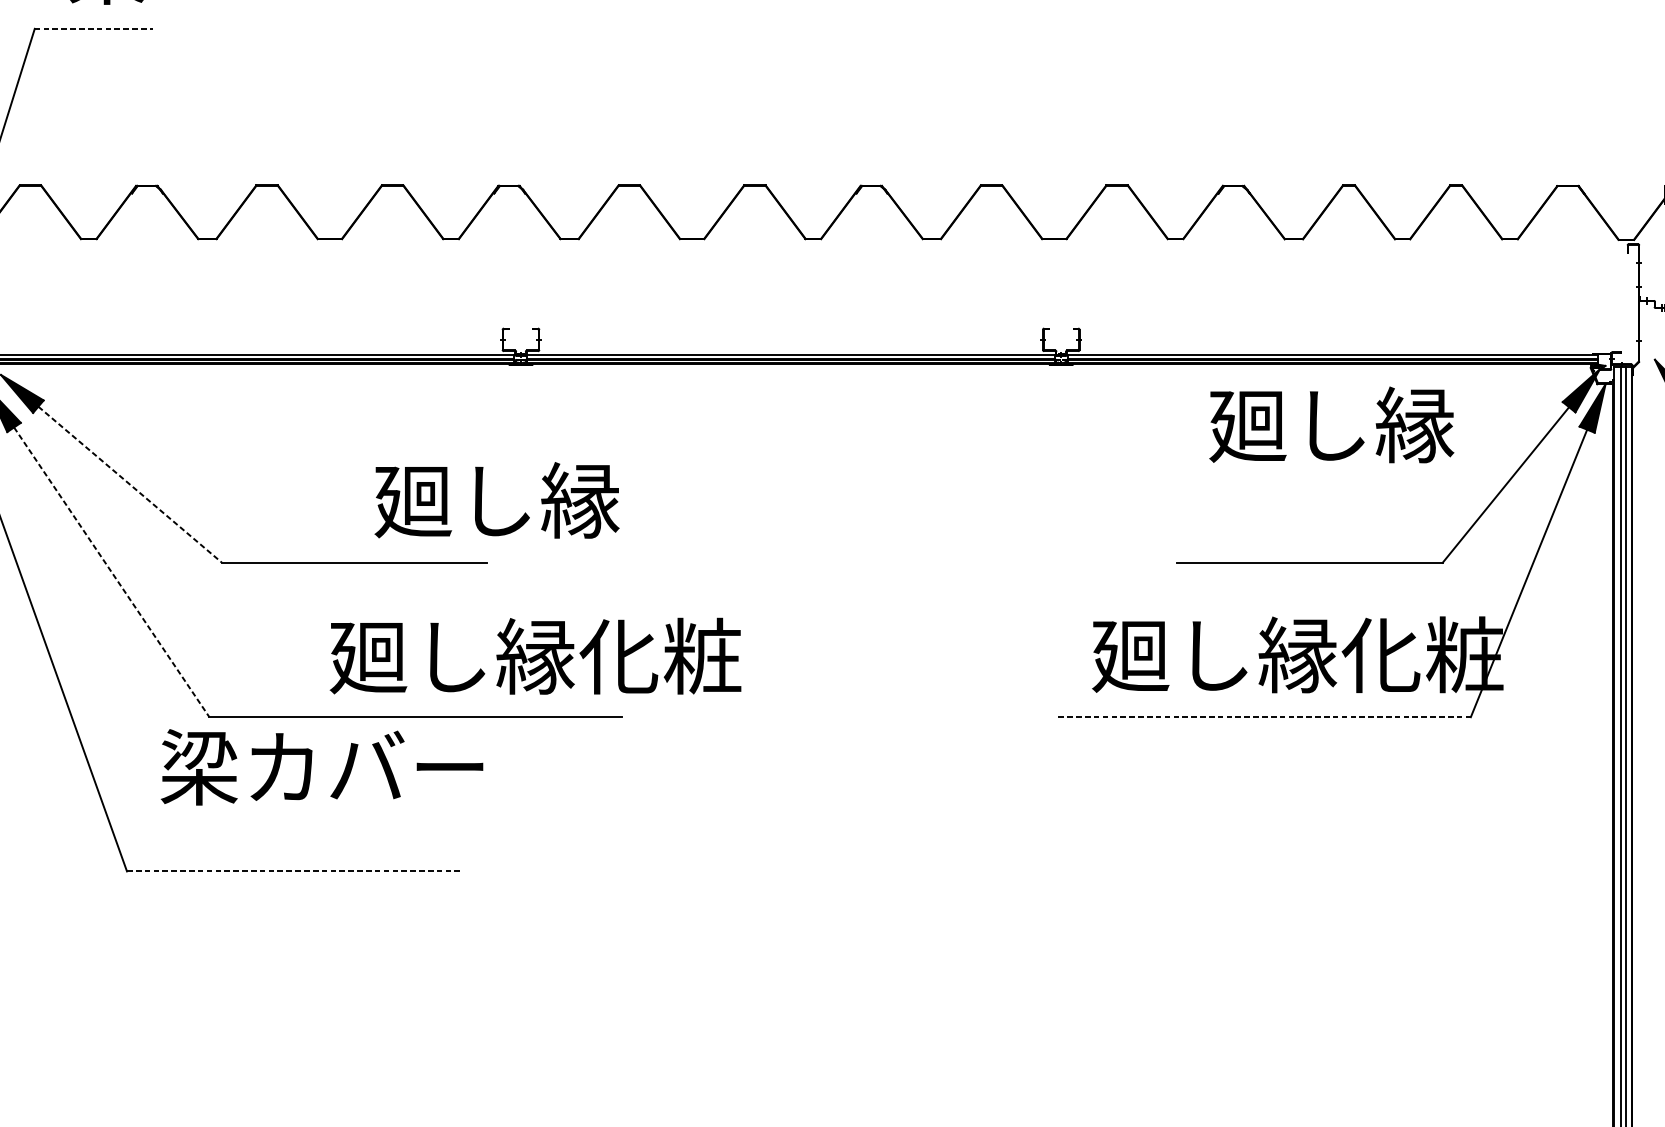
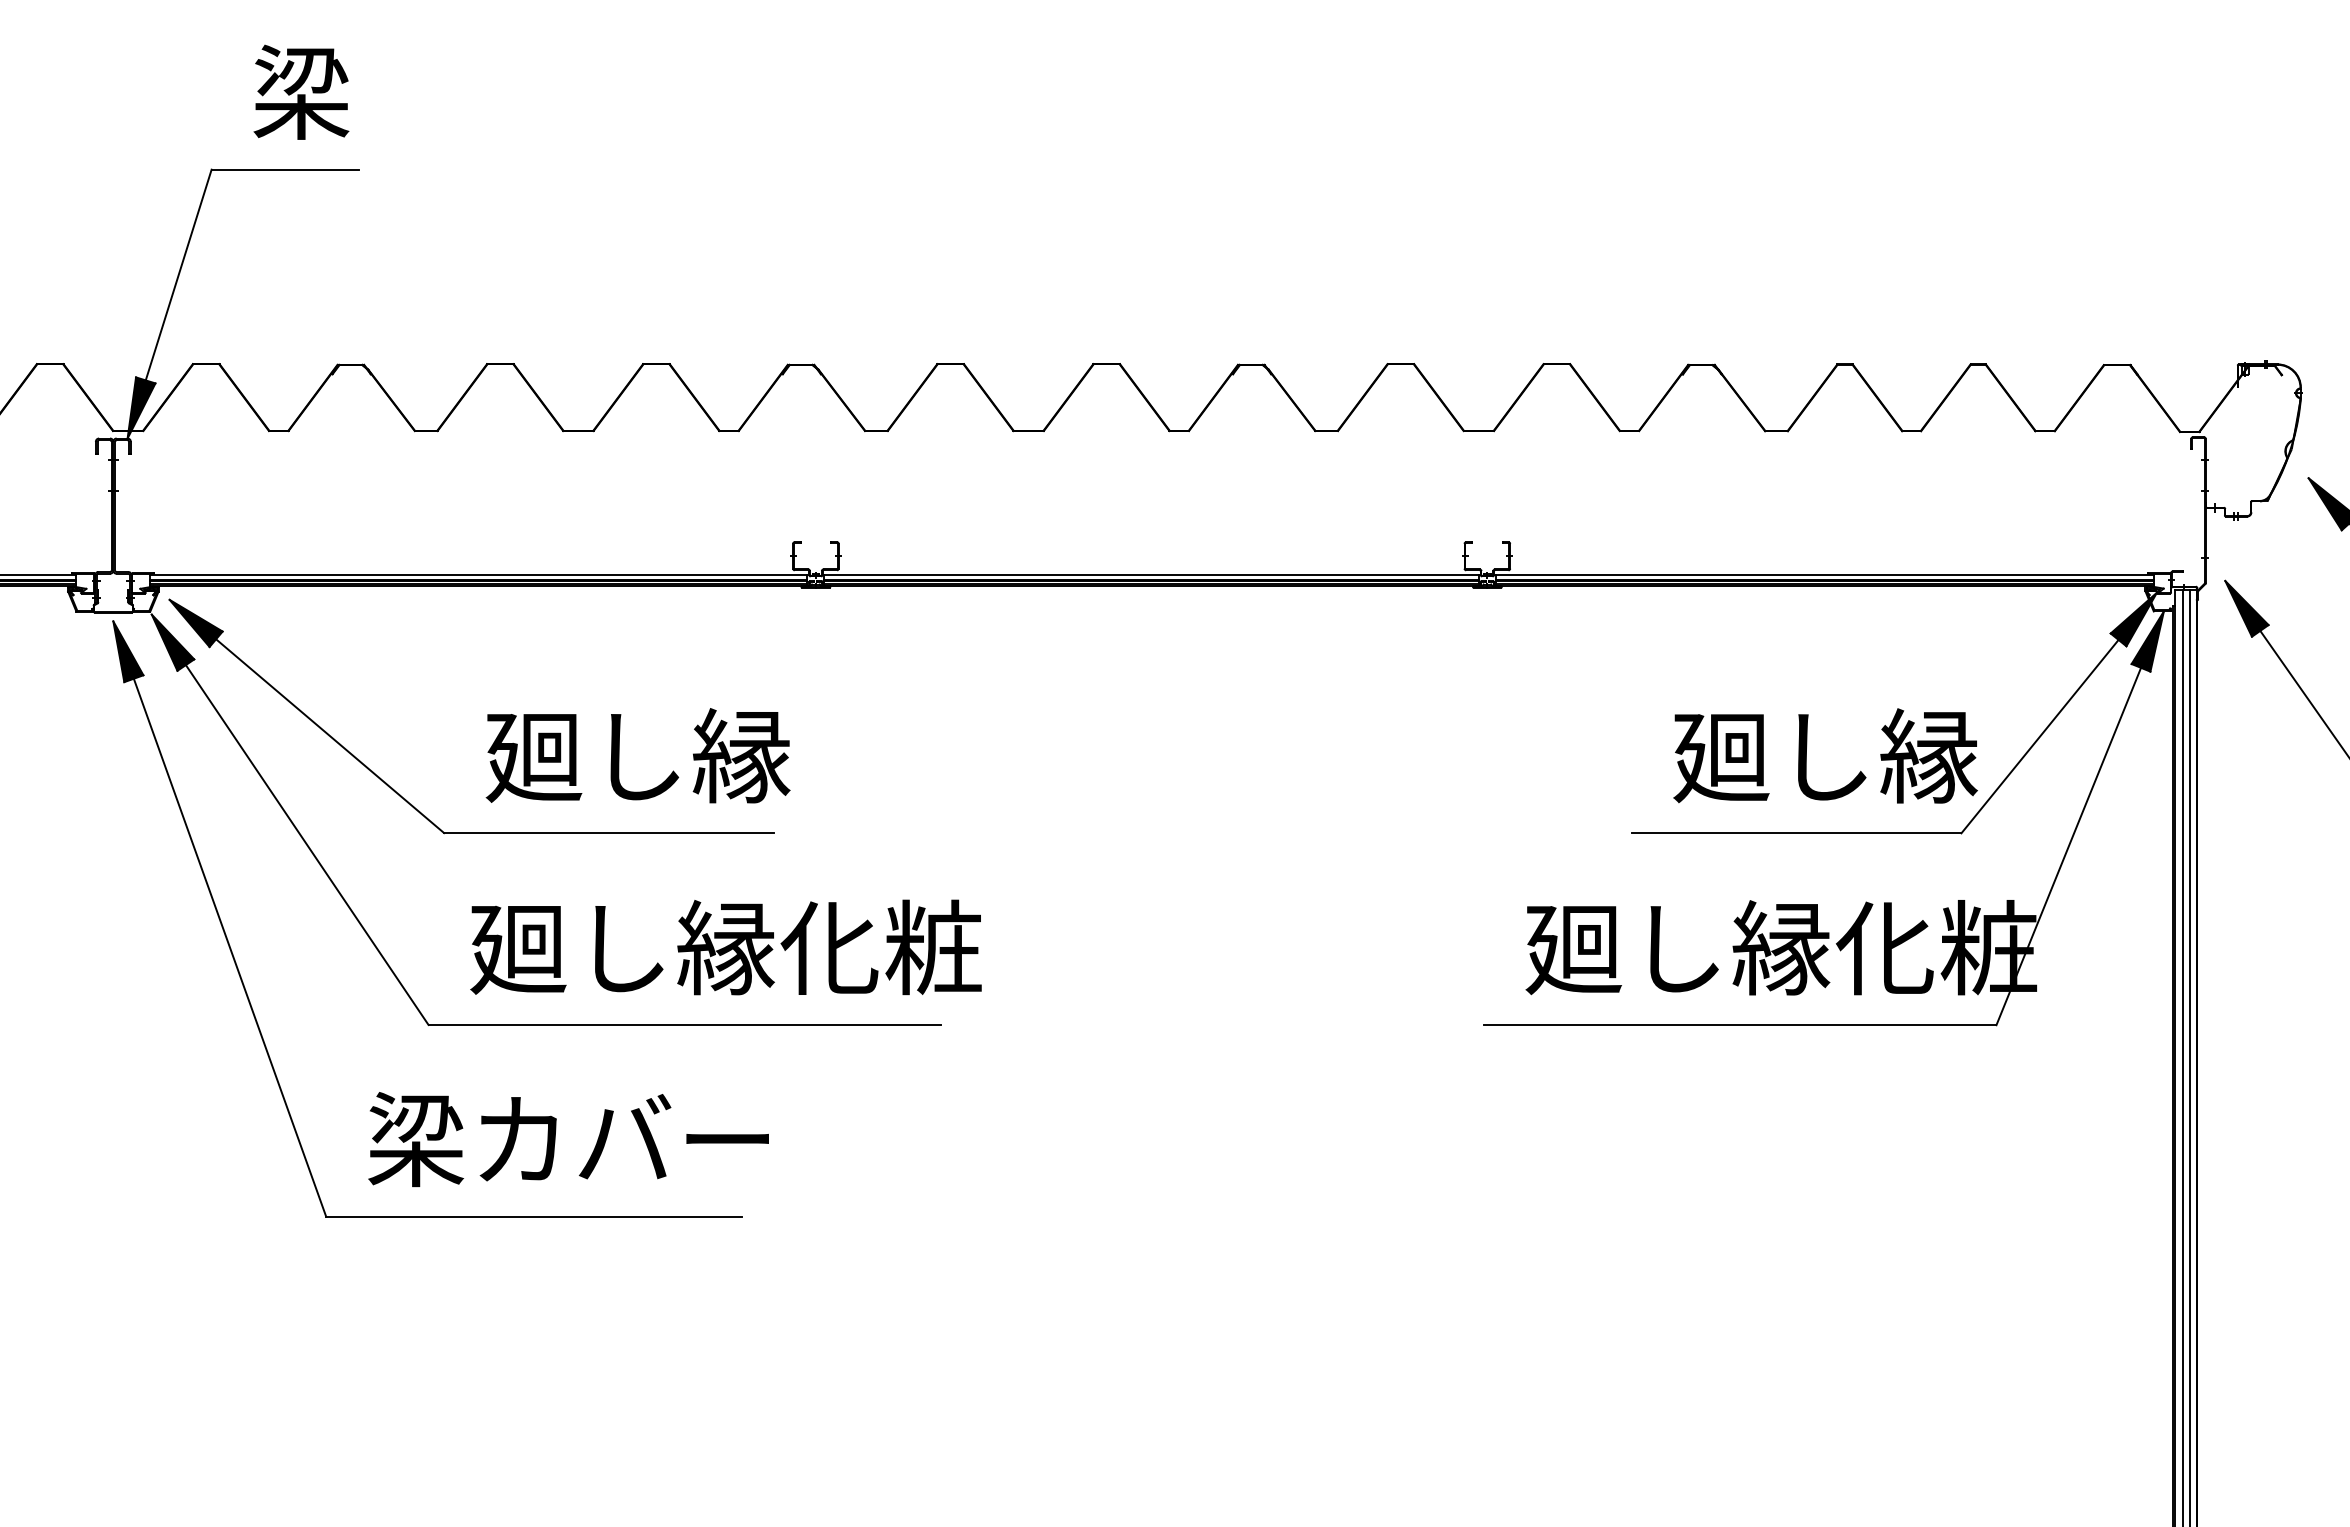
line: (94, 28) -> (285, 169), dashed -> solid
text: (1331, 424) -> (1825, 755), moved
line: (130, 484) -> (330, 736), dashed -> solid
text: (496, 500) -> (637, 755), moved
line: (111, 572) -> (307, 845), dashed -> solid
text: (535, 656) -> (725, 947), moved
line: (1264, 717) -> (1740, 1025), dashed -> solid
text: (321, 767) -> (568, 1139), moved
line: (294, 871) -> (534, 1216), dashed -> solid

